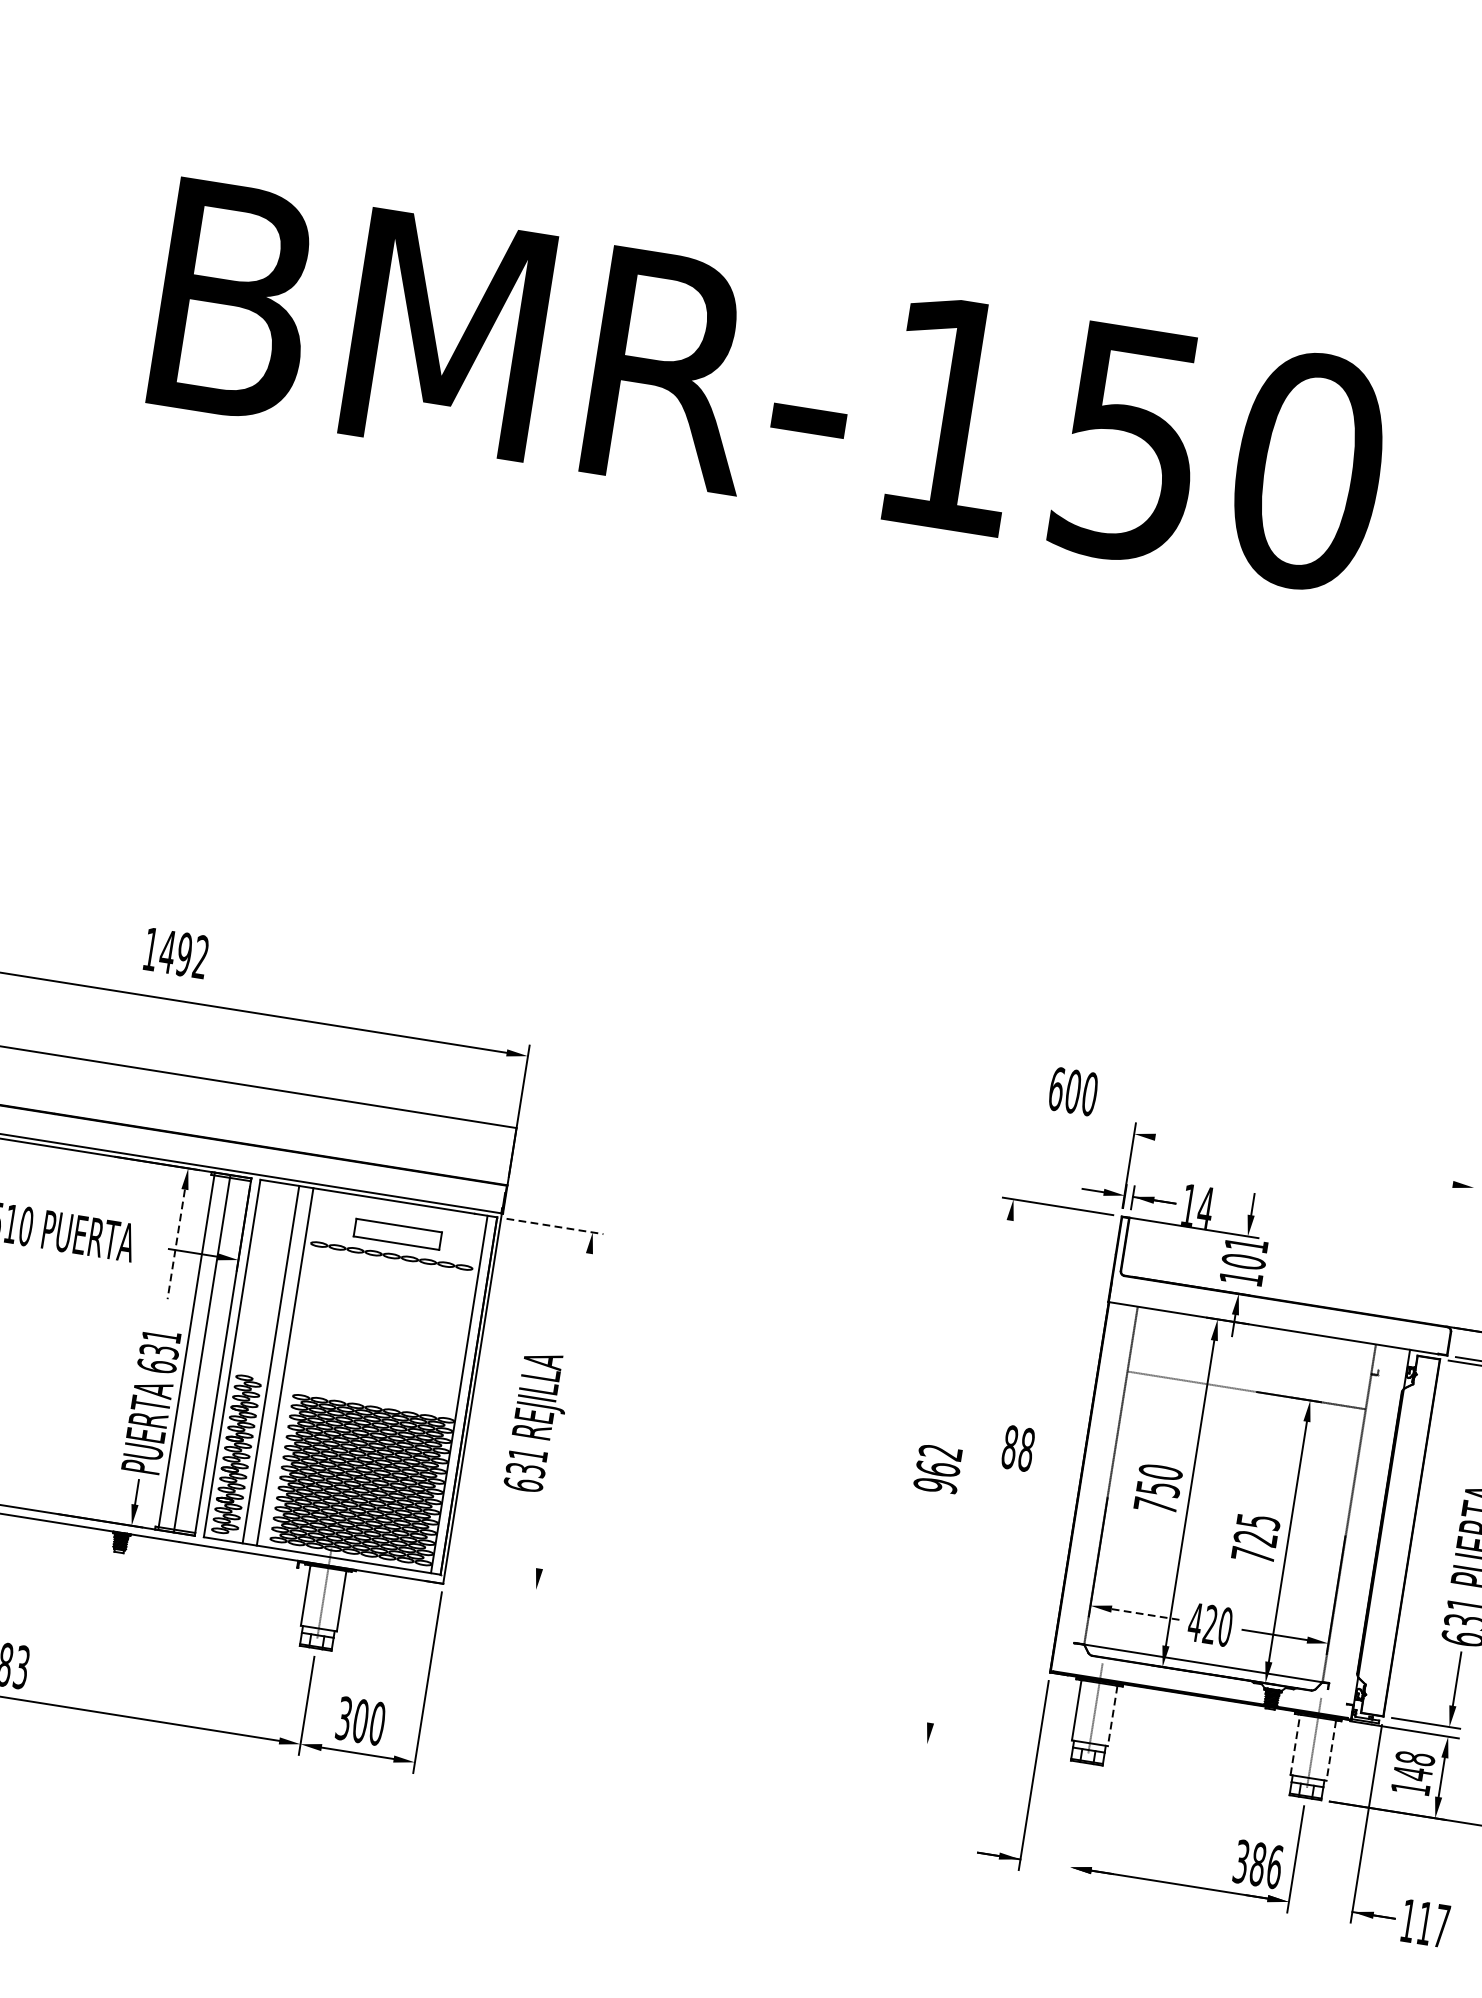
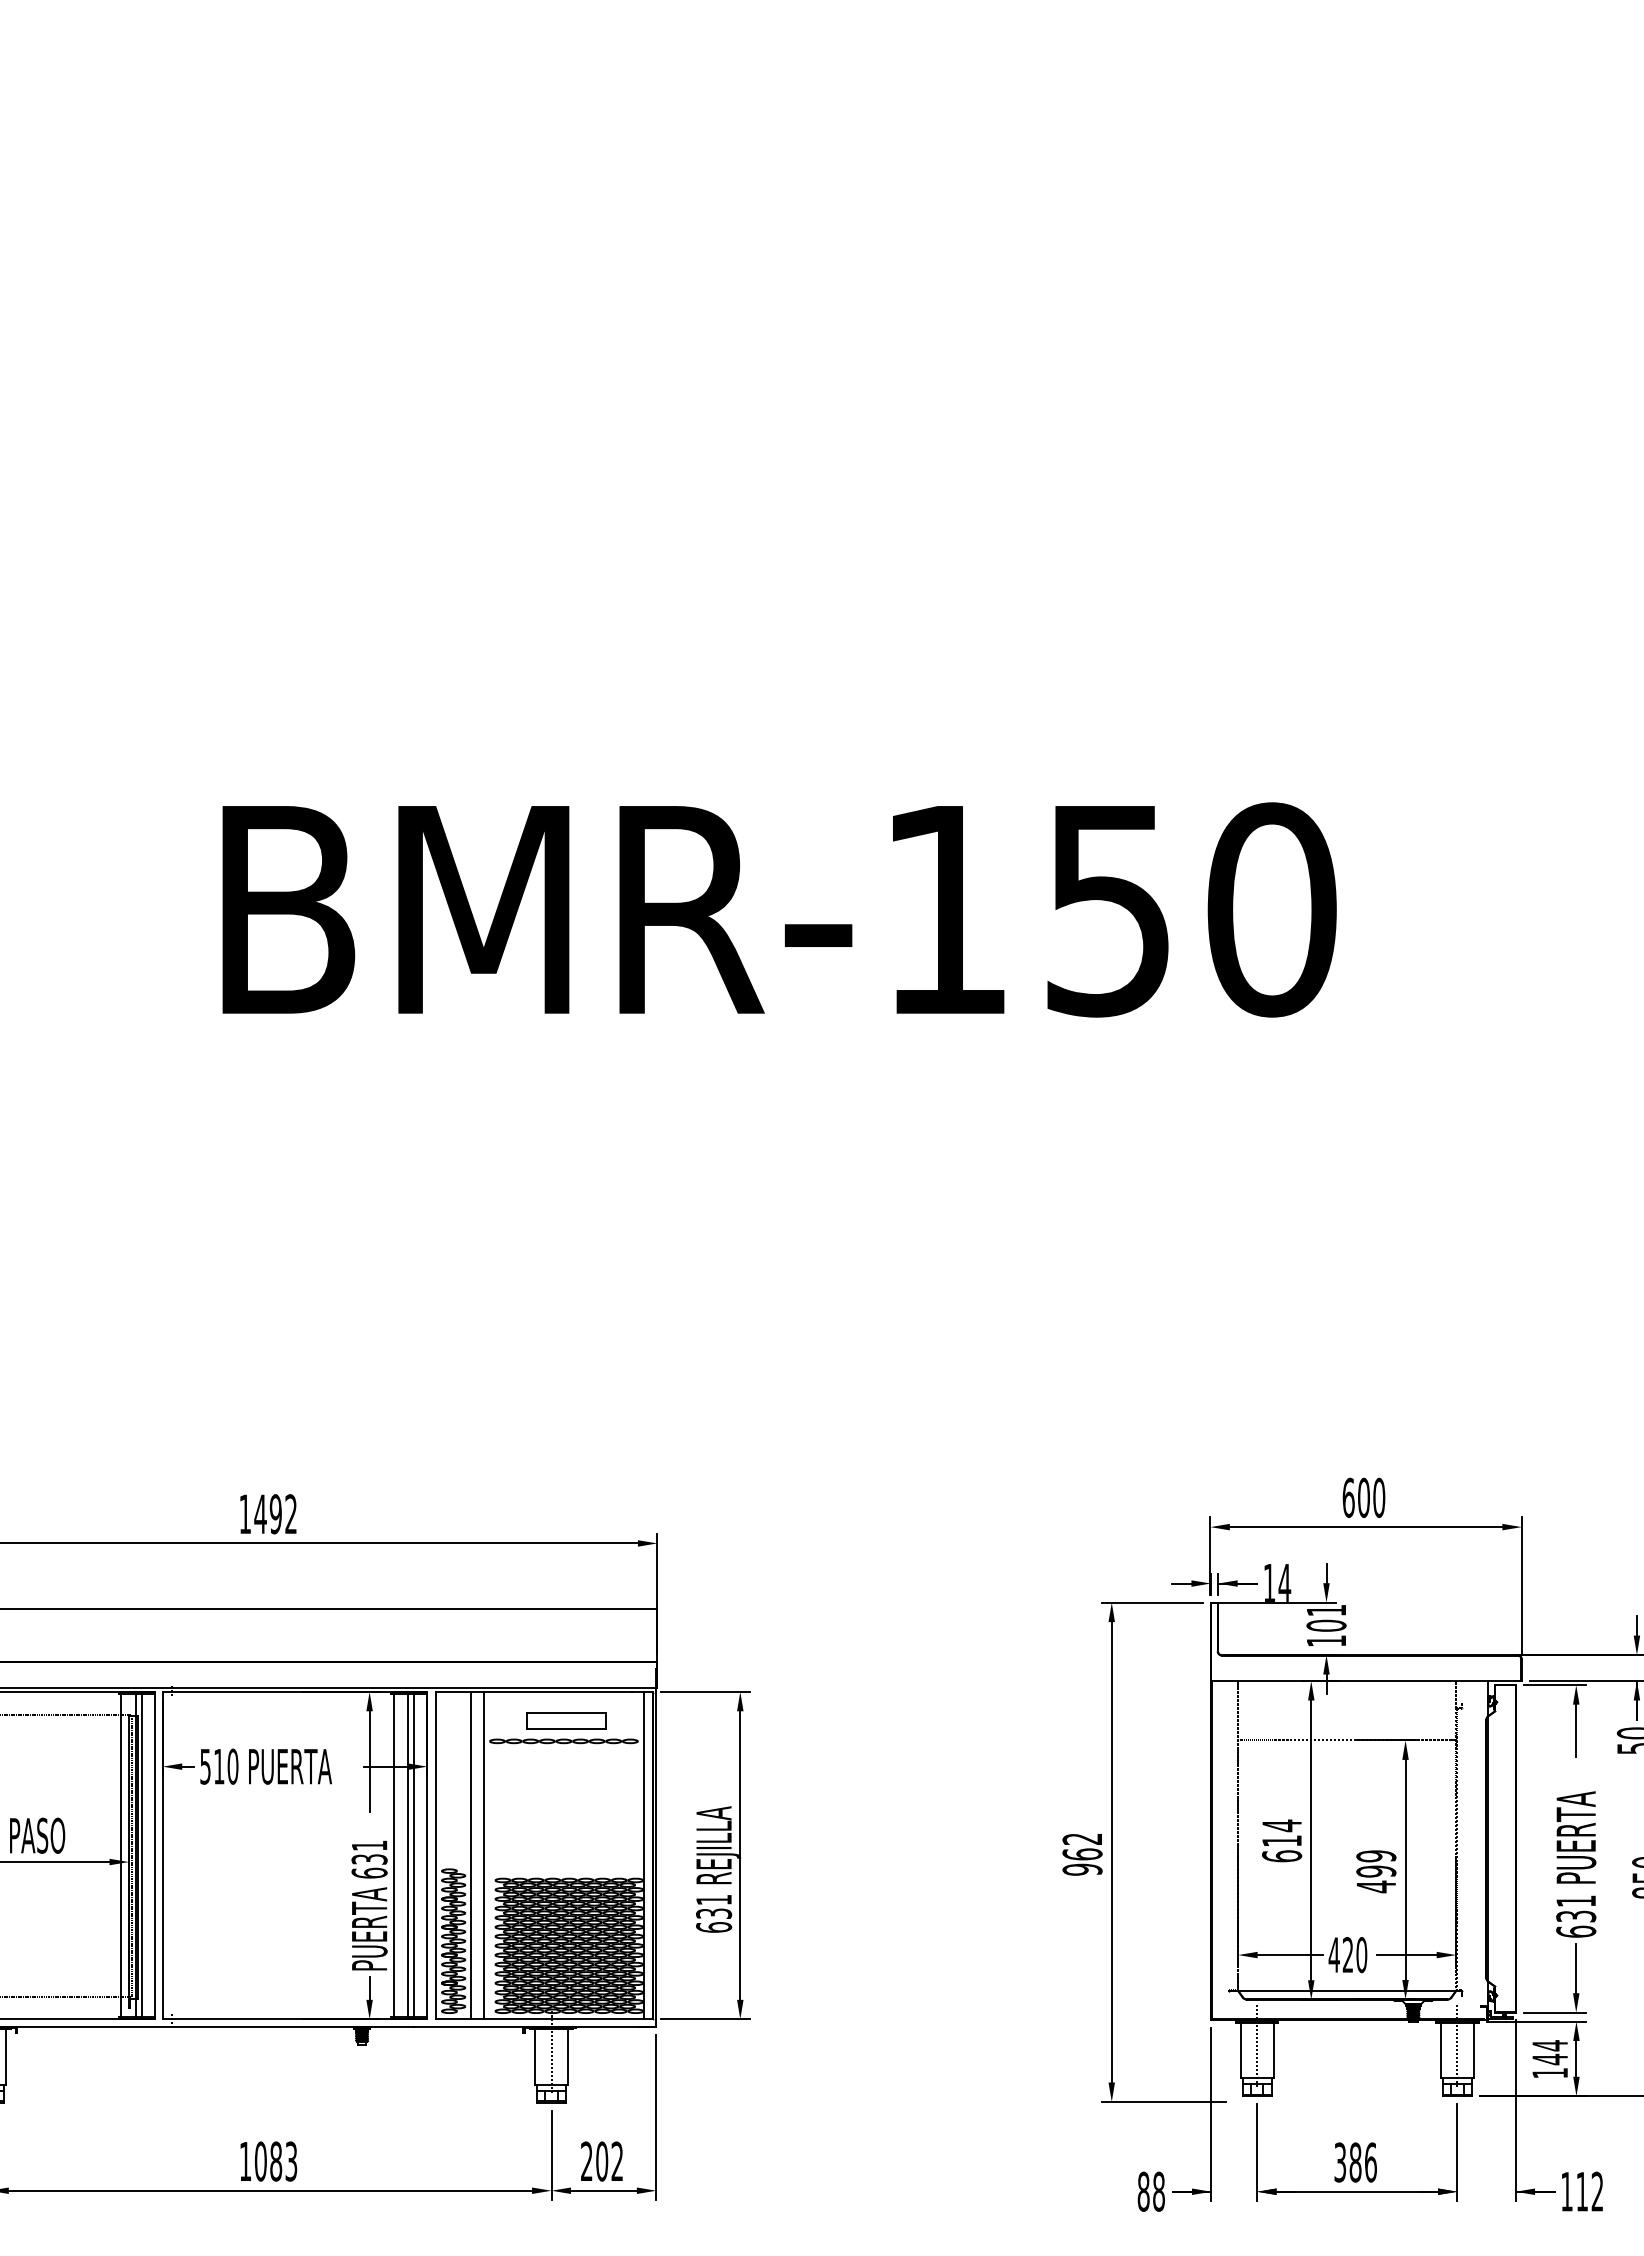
text: (176, 953) -> (268, 1514), moved
text: (1072, 1091) -> (1363, 1497), moved
line: (1303, 1161) -> (1365, 1527), added
line: (555, 1226) -> (706, 1691), dashed -> solid
line: (176, 1244) -> (369, 1761), dashed -> solid
line: (1463, 1252) -> (1521, 1586), added
line: (208, 1354) -> (414, 1855), added
line: (564, 1411) -> (740, 1855), added
text: (1017, 1448) -> (1150, 2191), moved
line: (970, 1471) -> (1111, 1852), added
text: (1158, 1488) -> (1282, 1840), 750 -> 614
text: (1255, 1538) -> (1376, 1871), 725 -> 499
line: (498, 1584) -> (705, 2019), added
line: (1147, 1615) -> (1290, 1955), dashed -> solid
line: (1112, 1716) -> (1273, 2050), dashed -> solid
text: (361, 1721) -> (602, 2161), 300 -> 202
line: (1294, 1744) -> (1440, 2050), dashed -> solid
line: (1330, 1750) -> (1473, 2050), dashed -> solid
line: (983, 1752) -> (1163, 2101), added
text: (1415, 1758) -> (1550, 2045), 148 -> 144
line: (1077, 1824) -> (1257, 2152), added
text: (1258, 1864) -> (1355, 2162), moved
text: (1441, 1925) -> (1597, 2191), 117 -> 112

